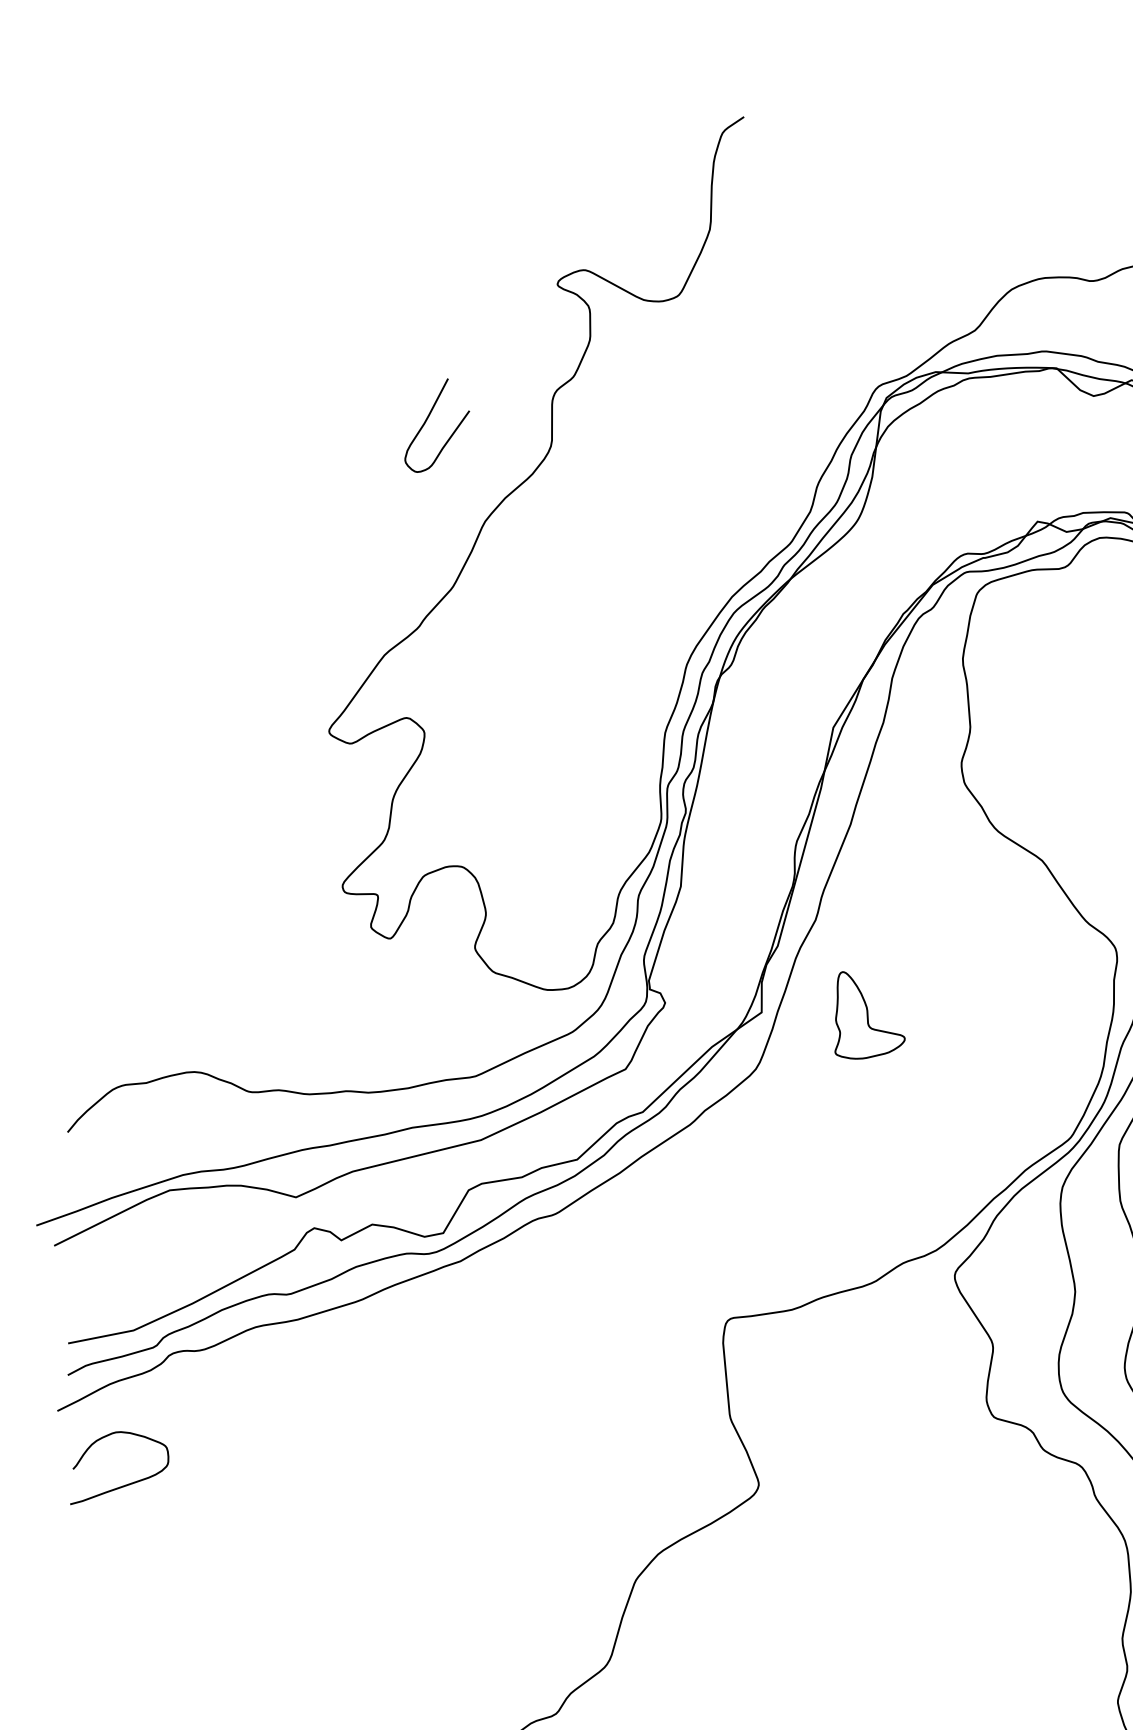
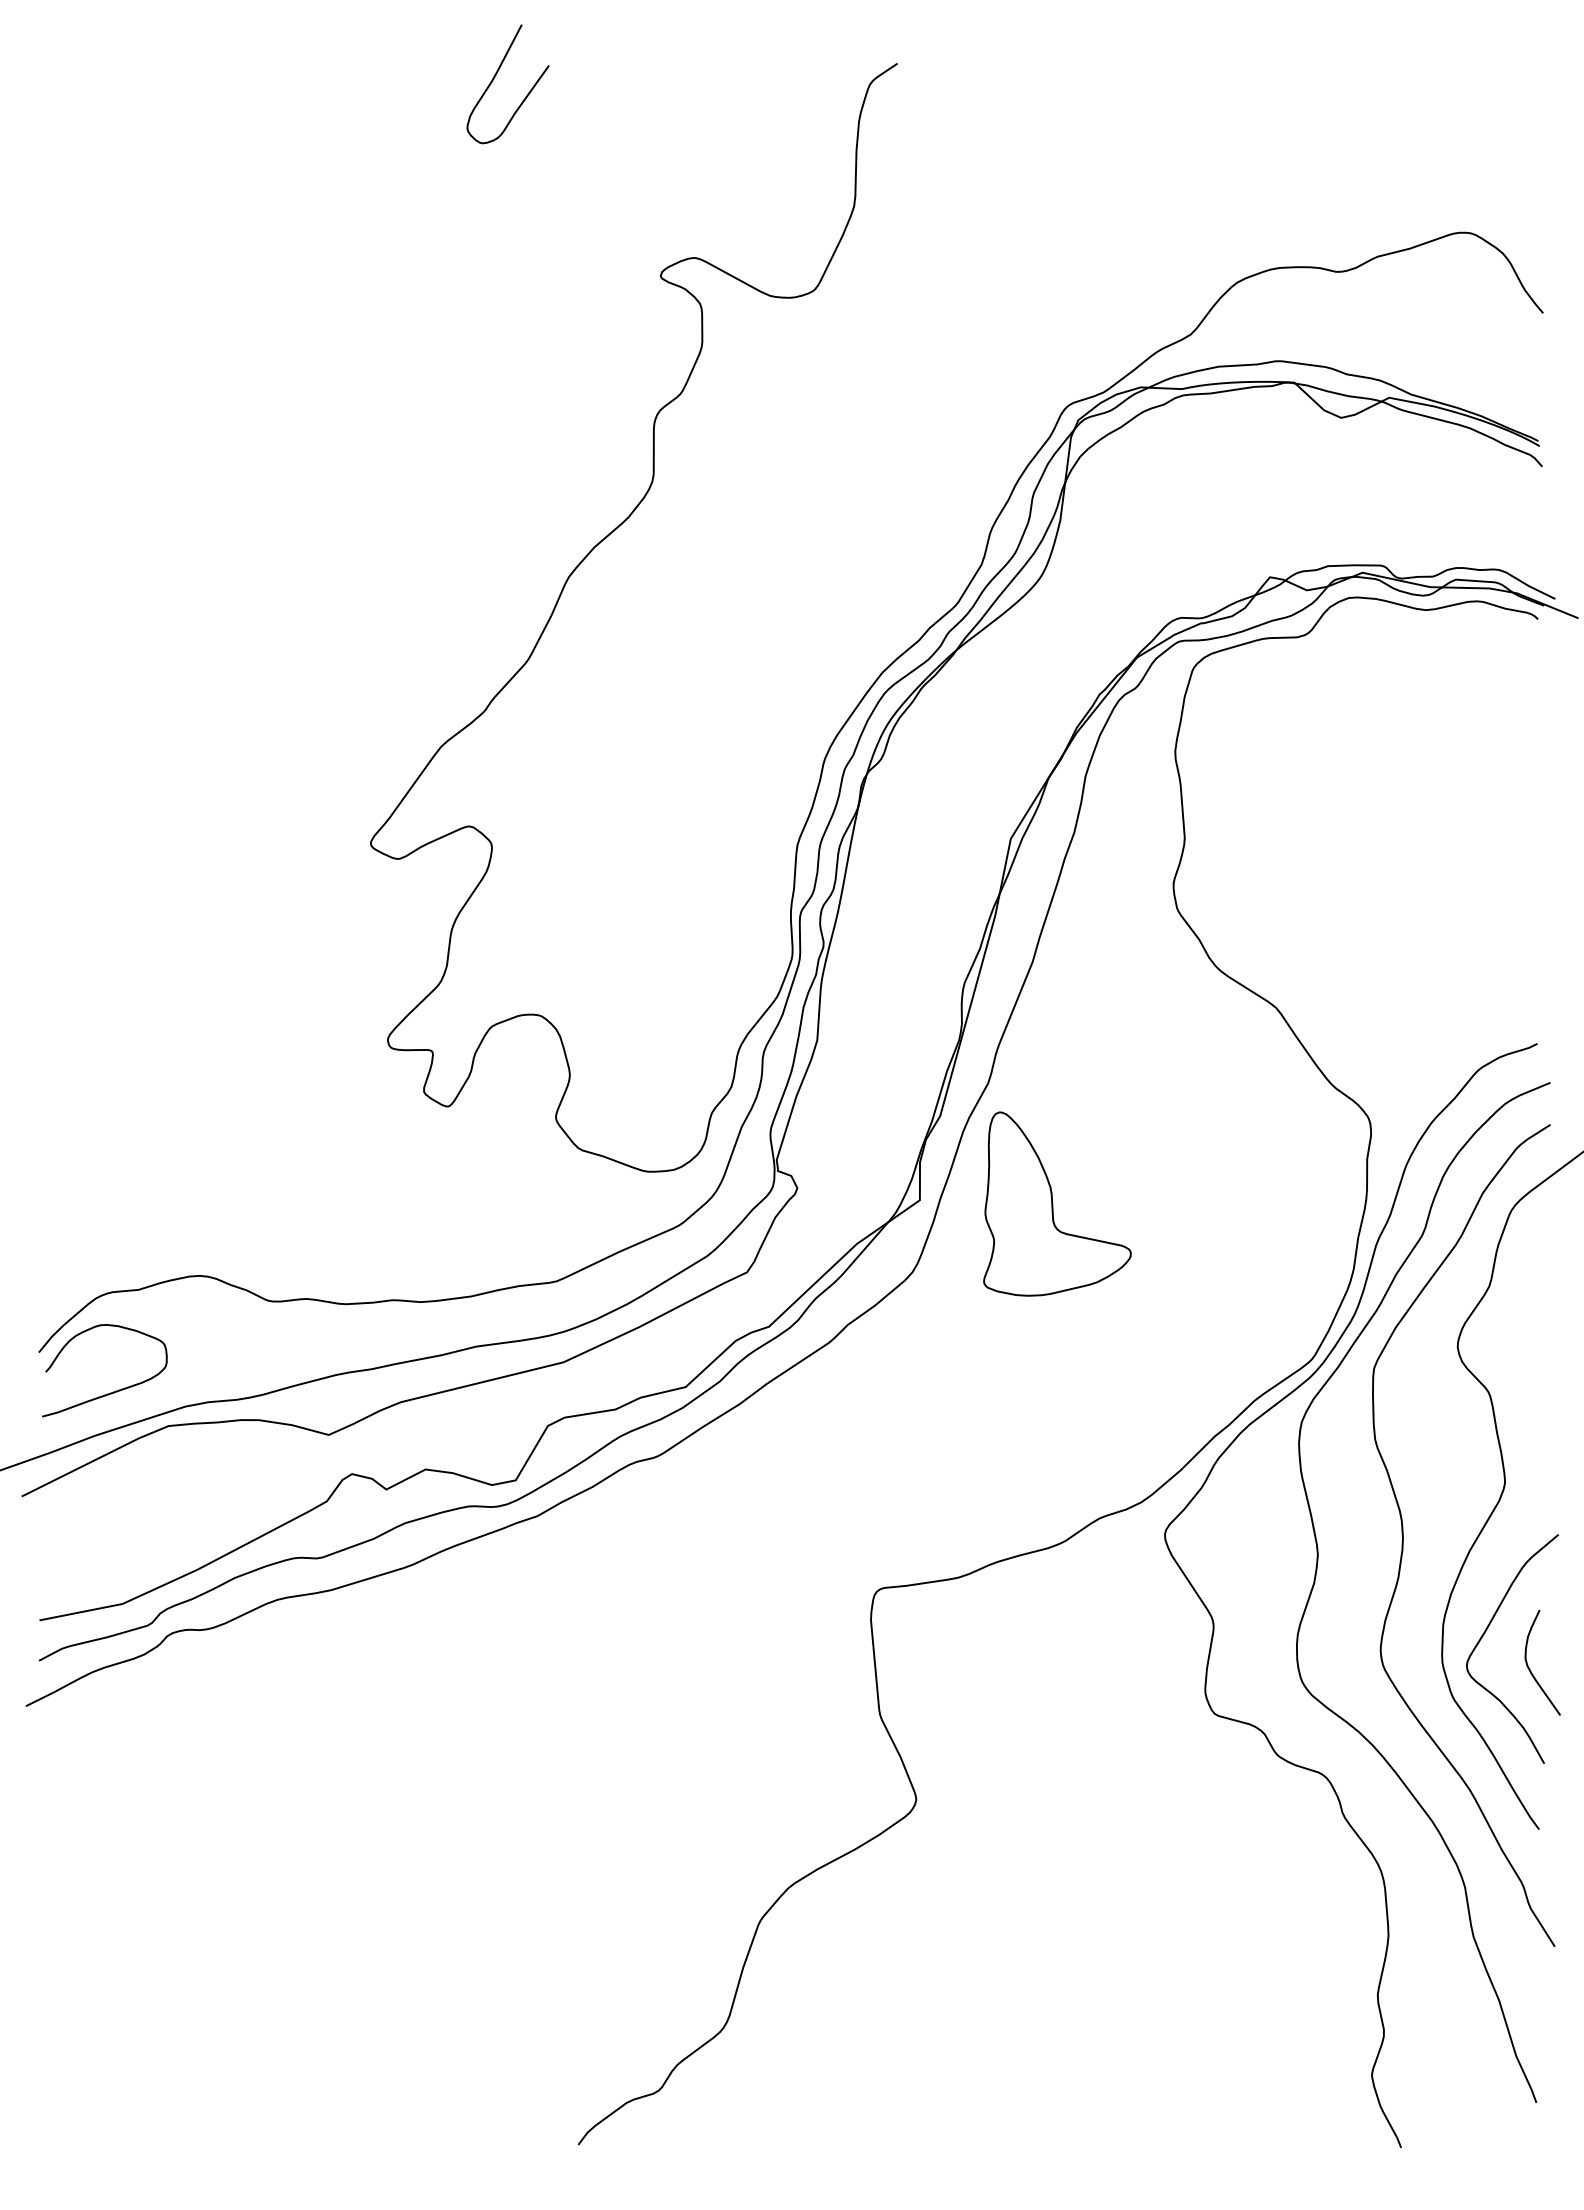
curve: (427, 420) -> (495, 77), moved
part: (870, 1015) -> (1057, 1203), size x1.67
curve: (124, 1485) -> (110, 1392), moved

